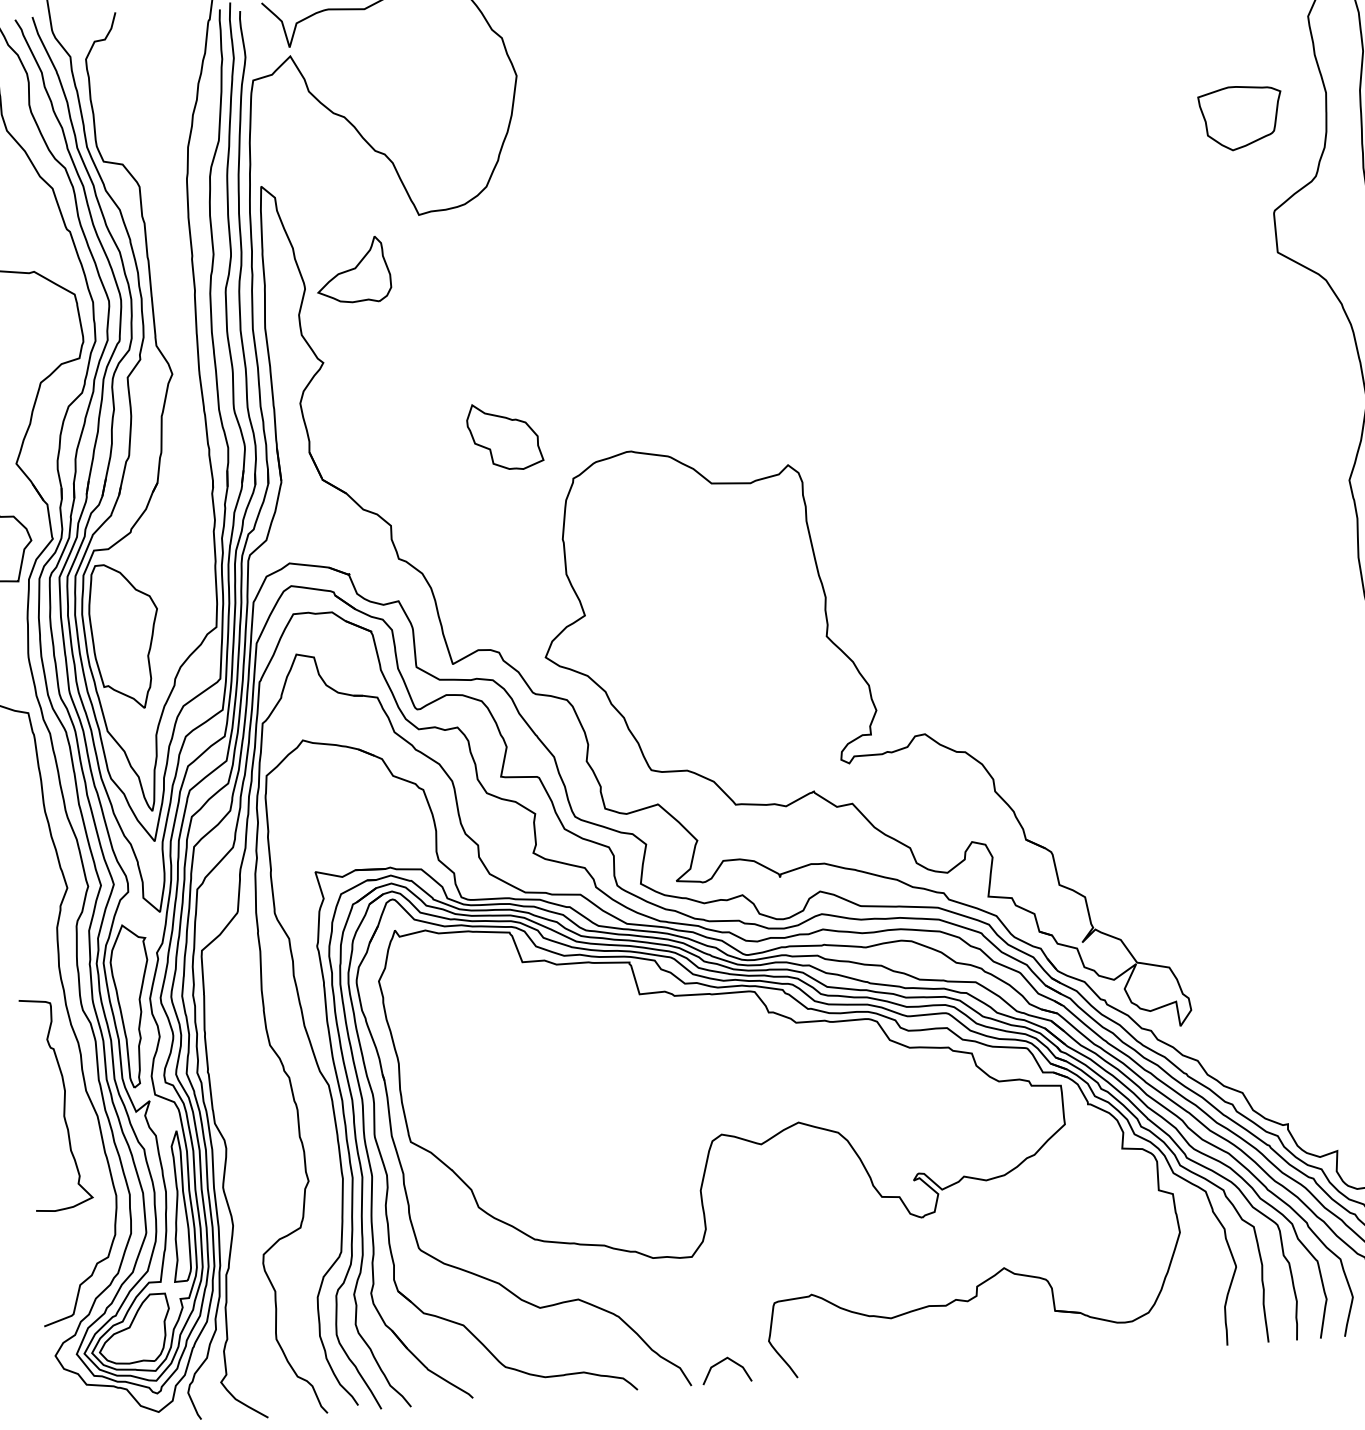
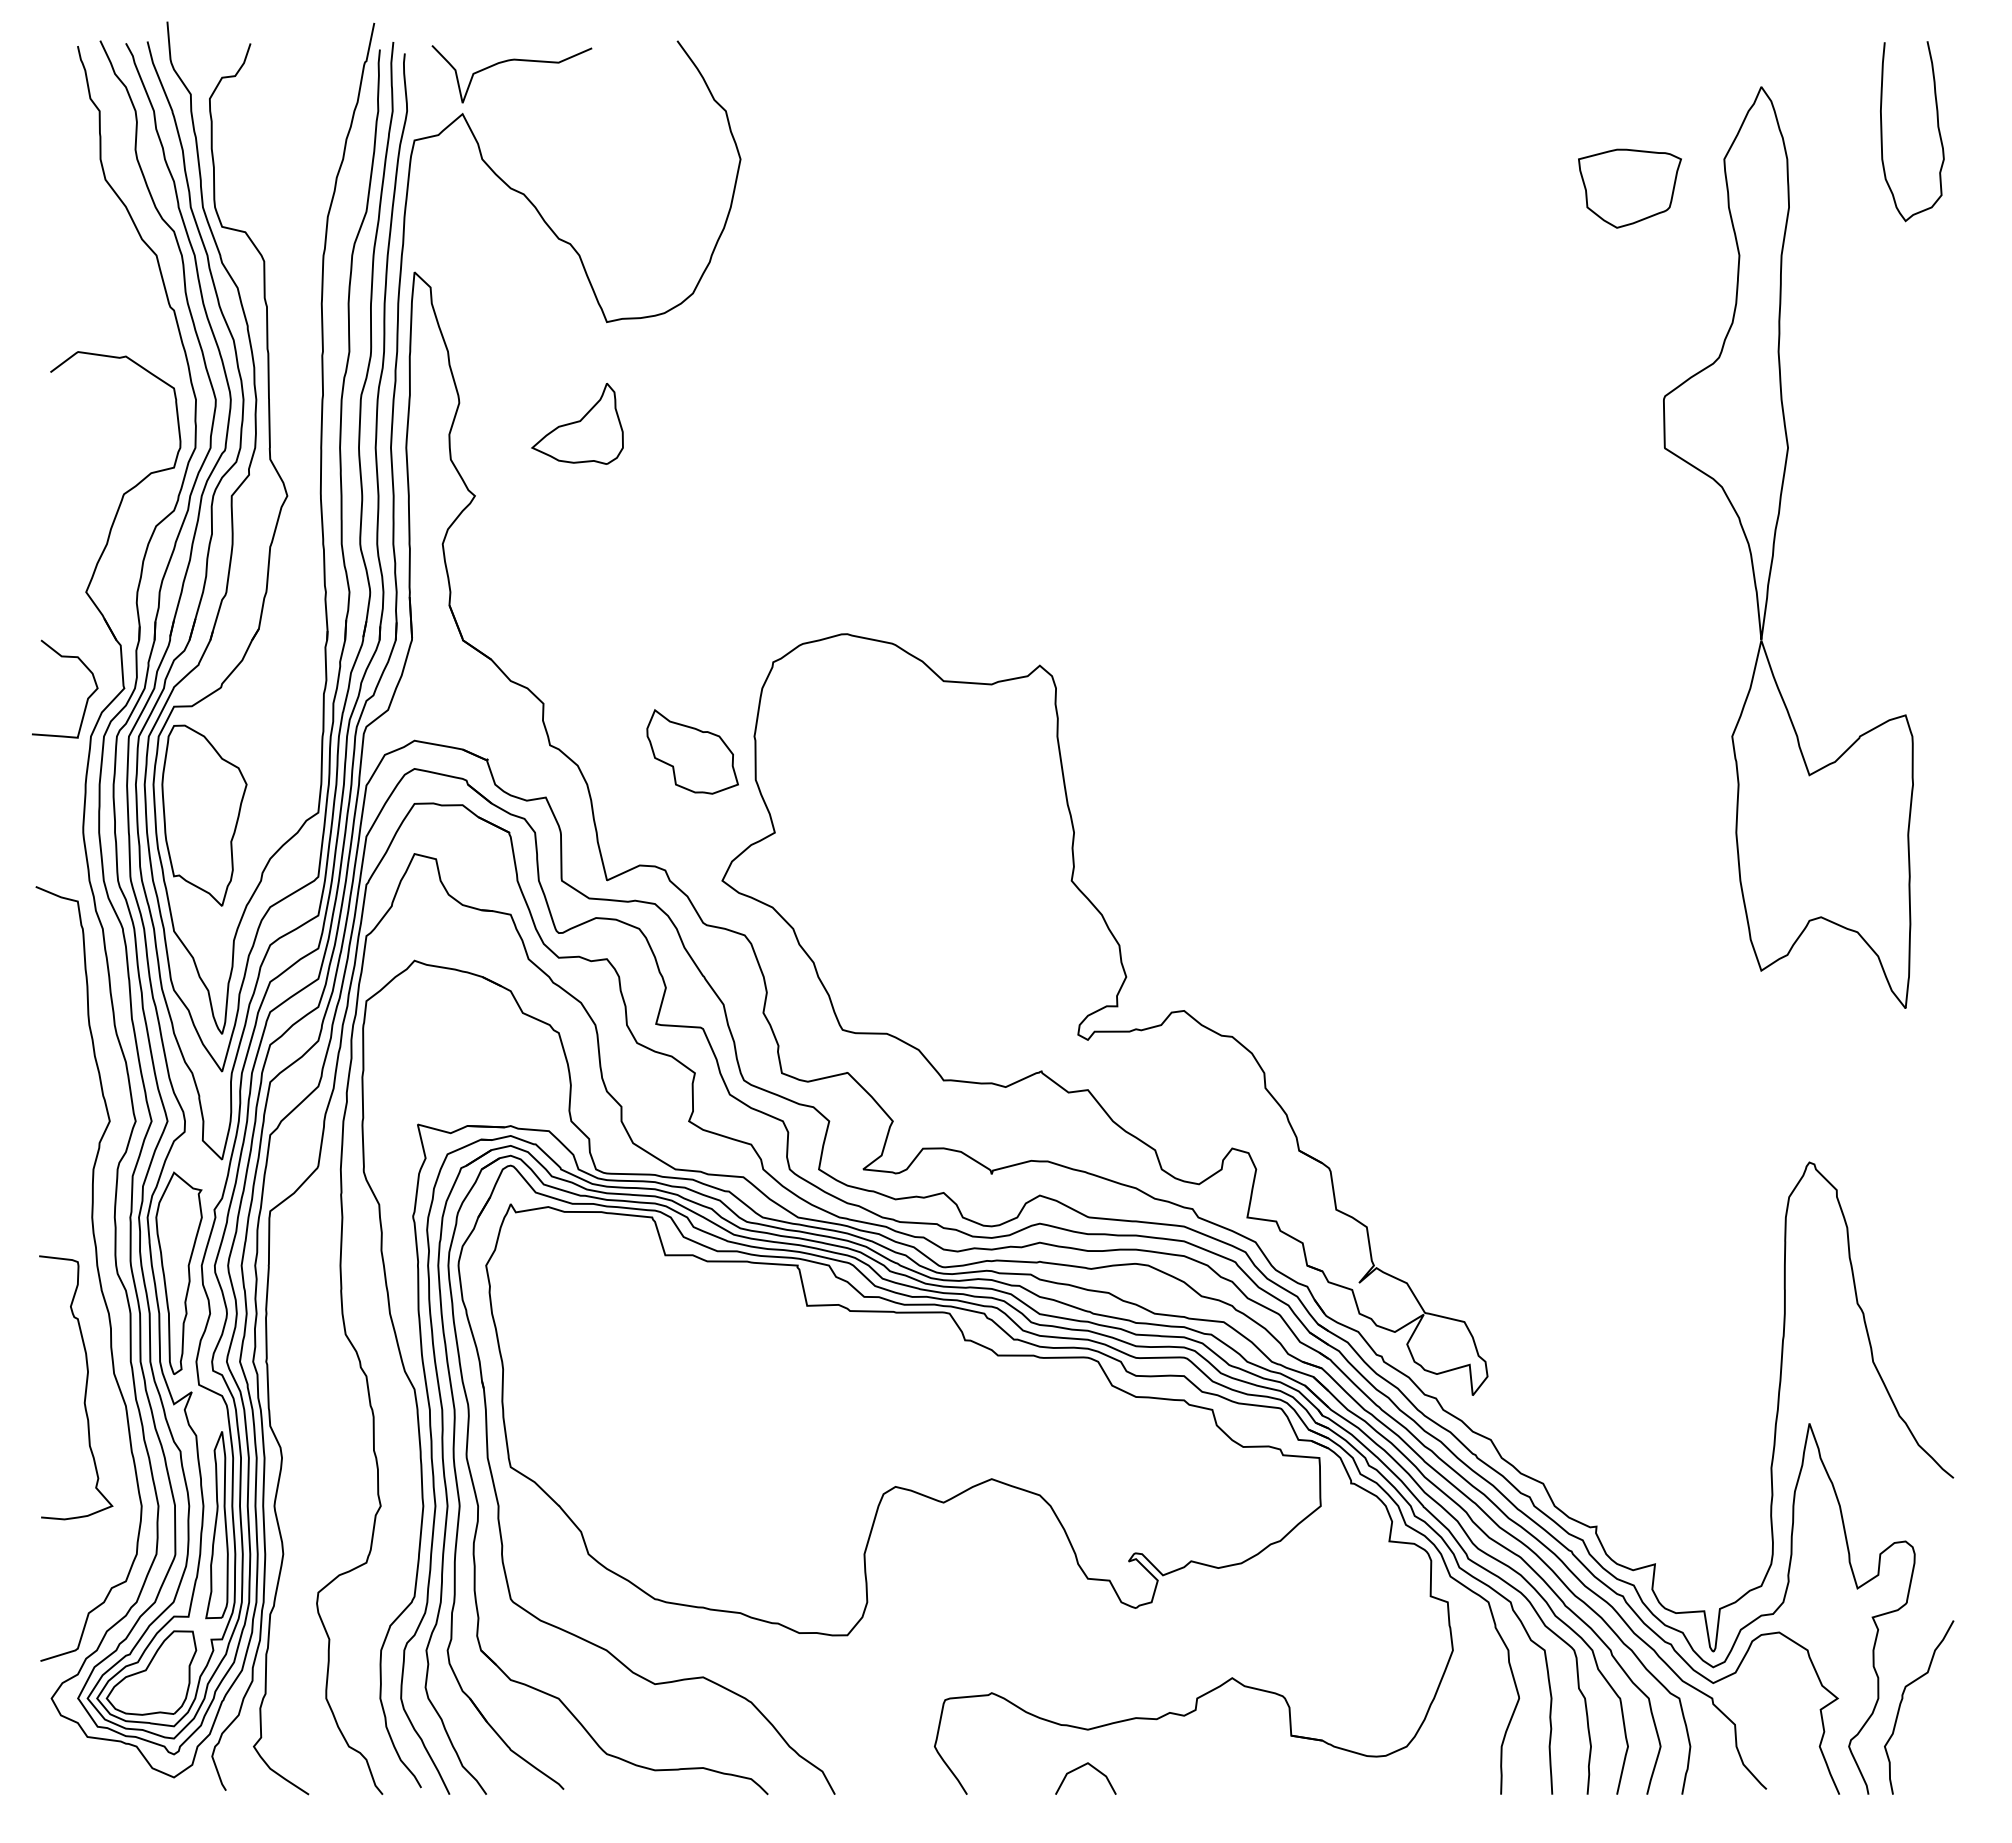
part: (1240, 117) -> (1629, 188), moved
part: (353, 270) -> (577, 423), moved
part: (504, 436) -> (692, 751), moved
line: (720, 1362) -> (1079, 1768), moved

